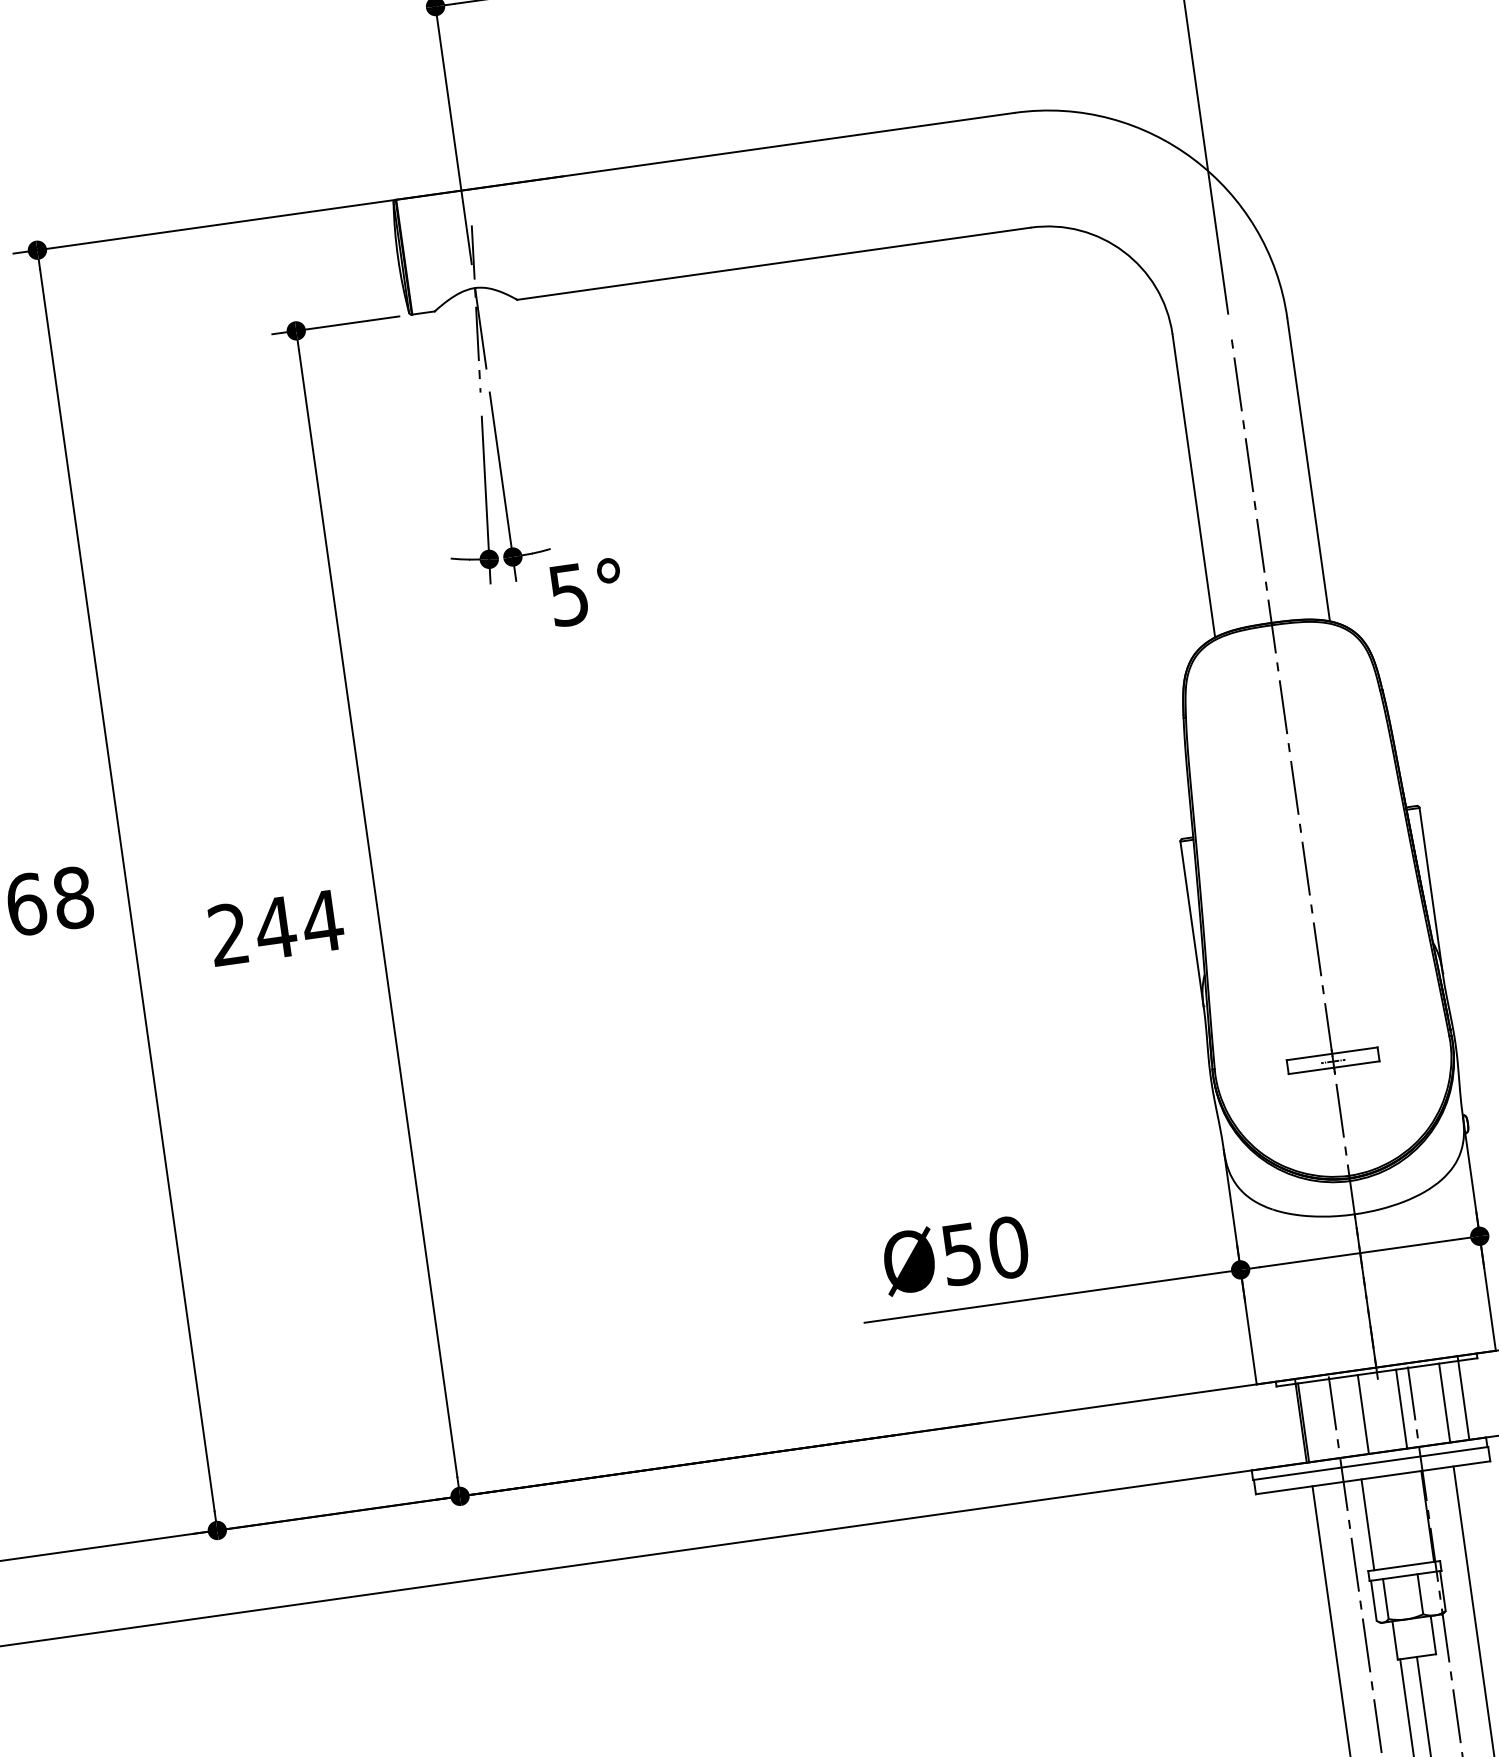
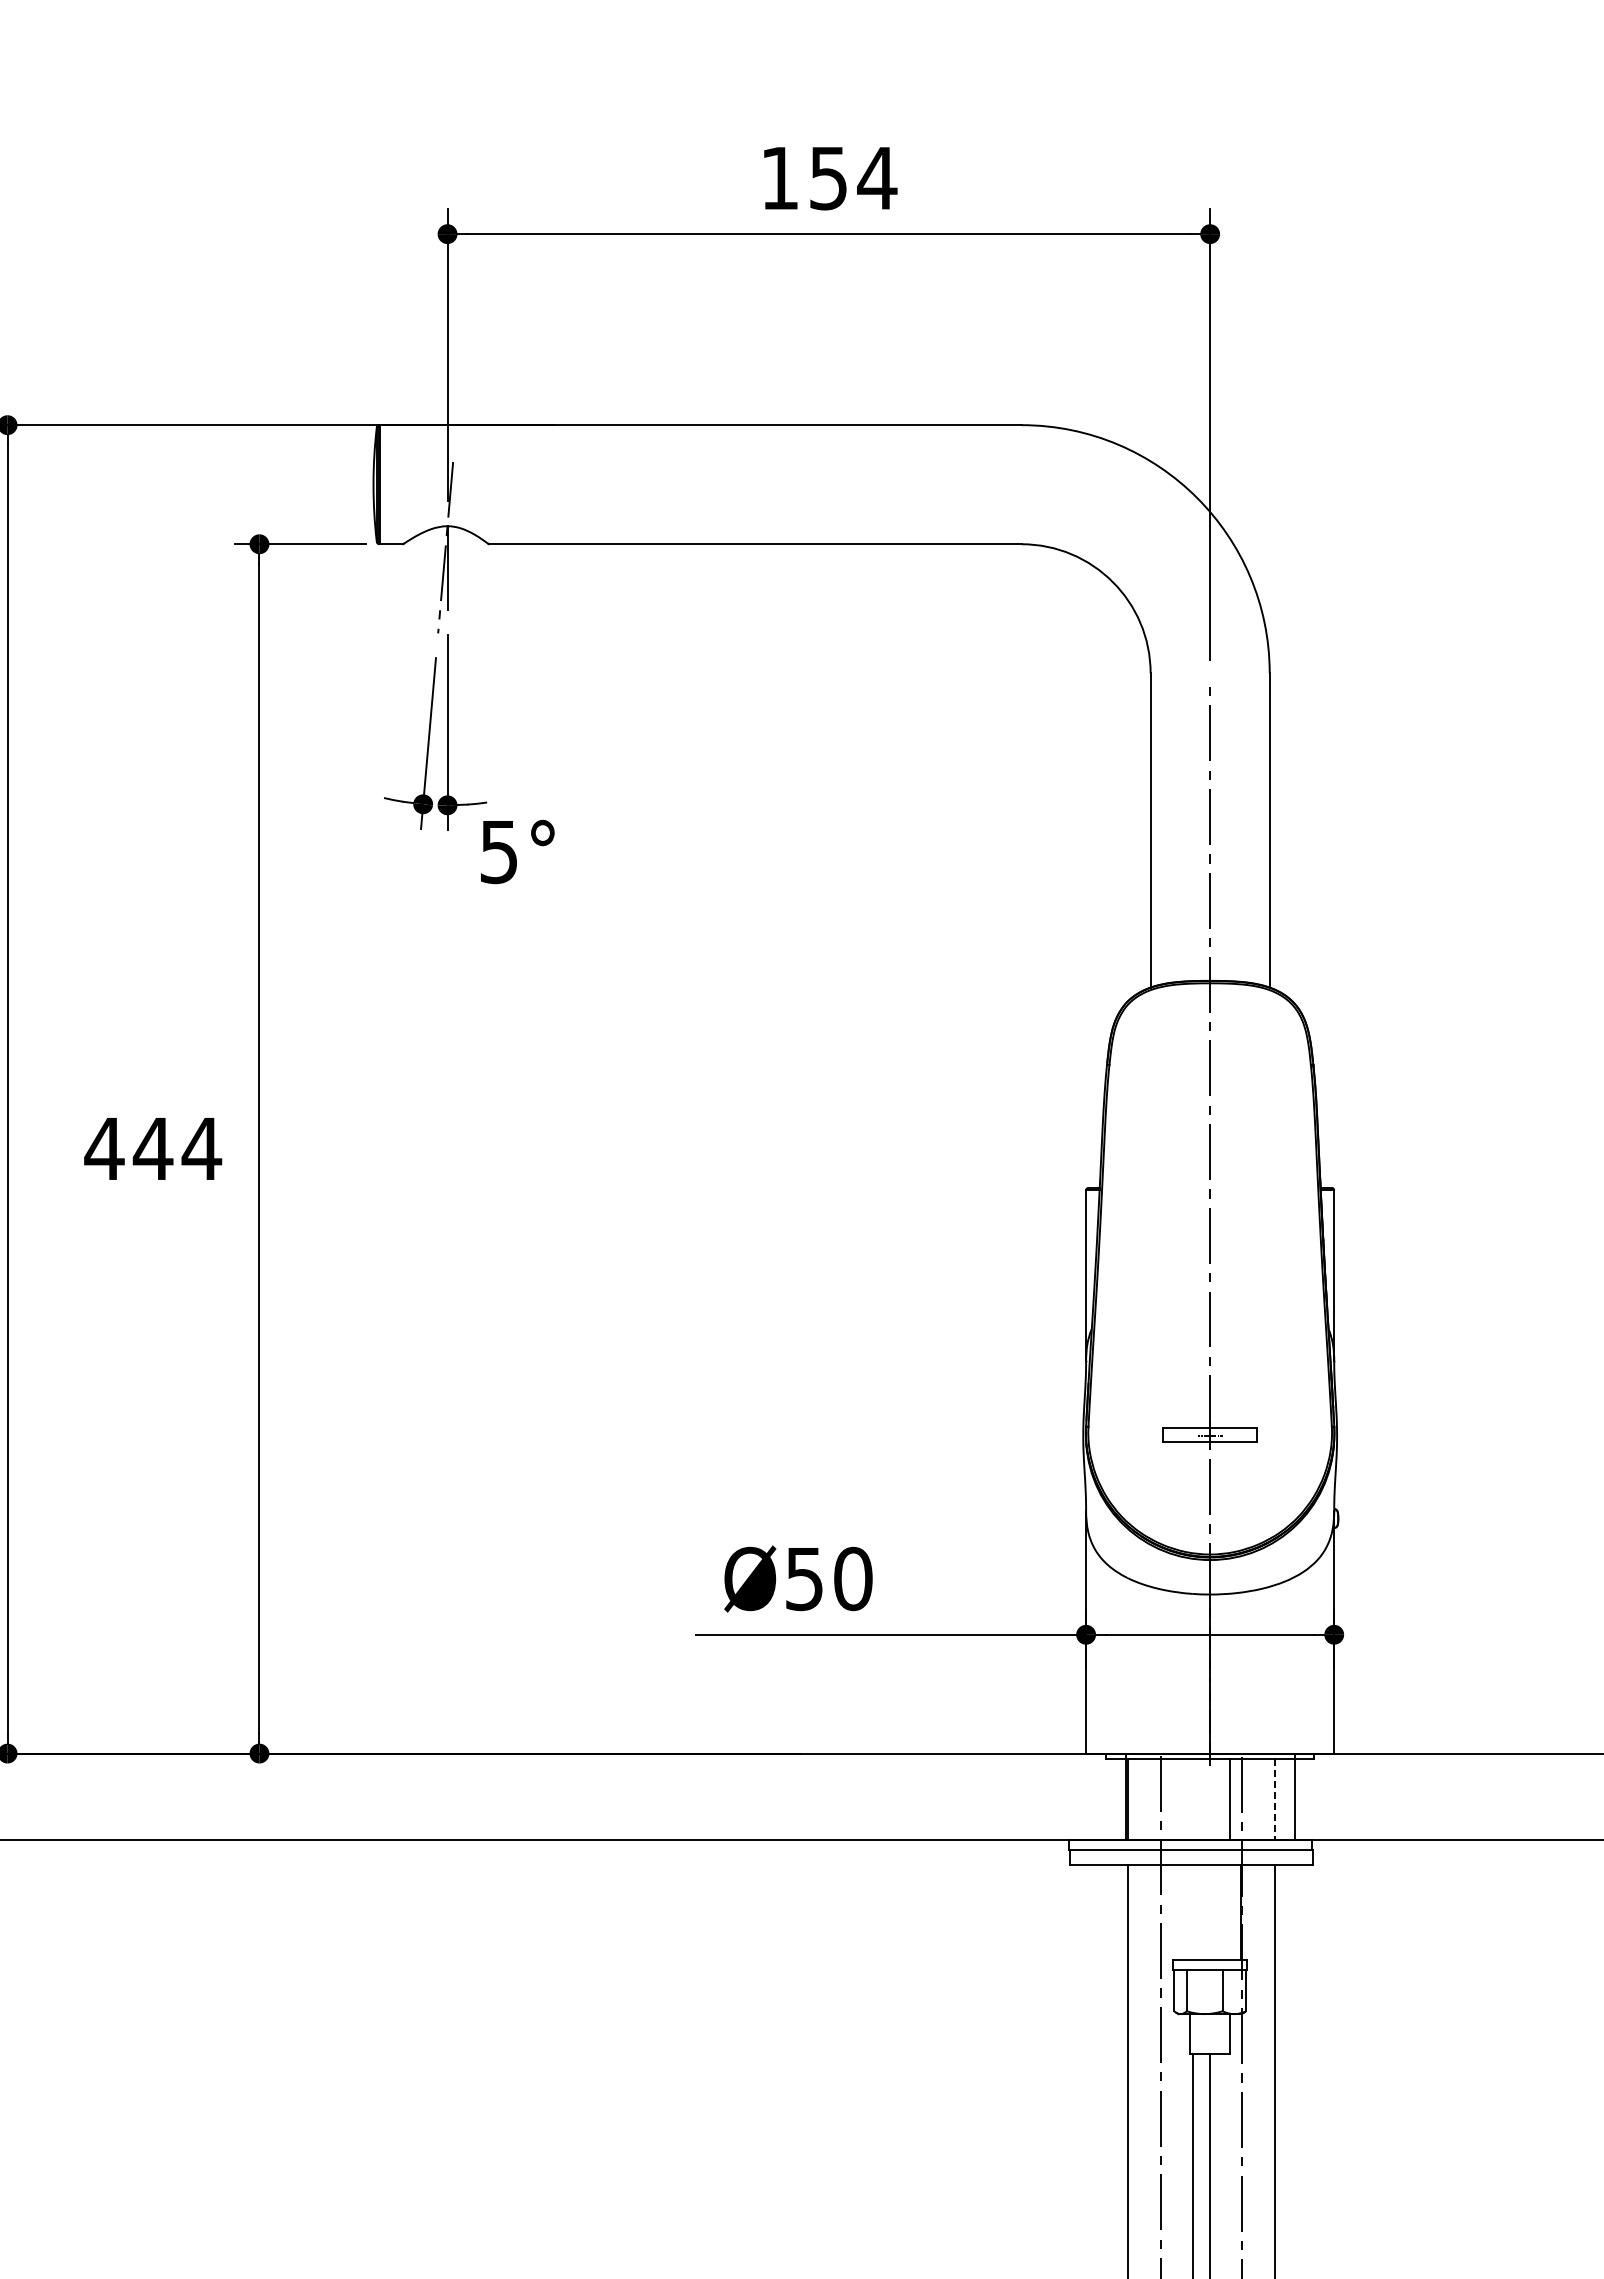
text: (228, 933) -> (104, 1147), 244 -> 444
line: (1444, 1403) -> (1274, 1799), solid -> dashed
line: (1363, 1414) -> (1190, 1799), removed
line: (1368, 1524) -> (1179, 1912), removed

